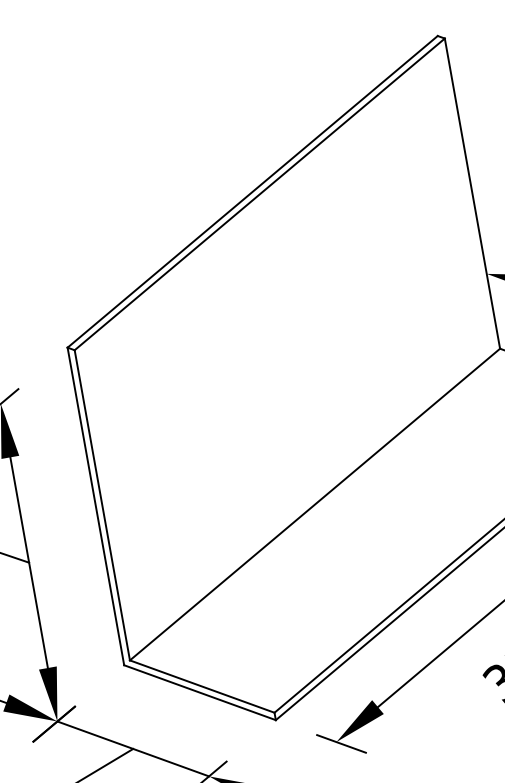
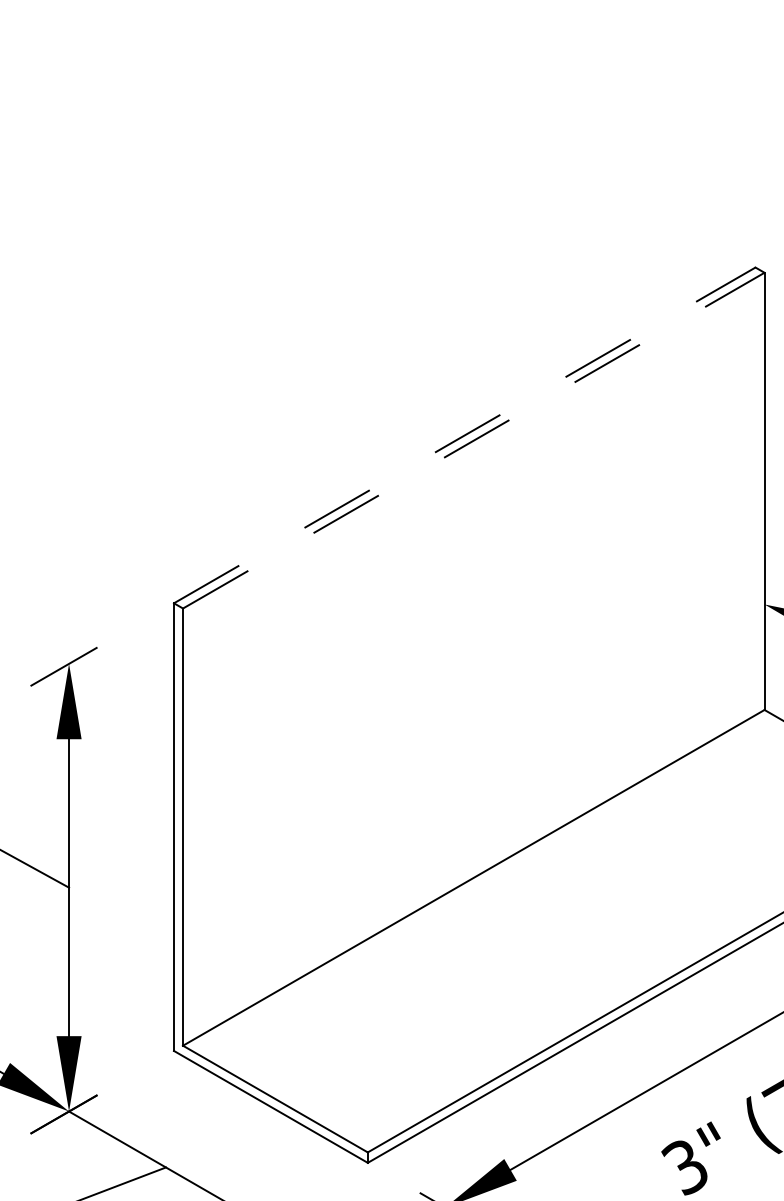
line: (252, 191) -> (464, 435), solid -> dashed
line: (259, 194) -> (473, 440), solid -> dashed

